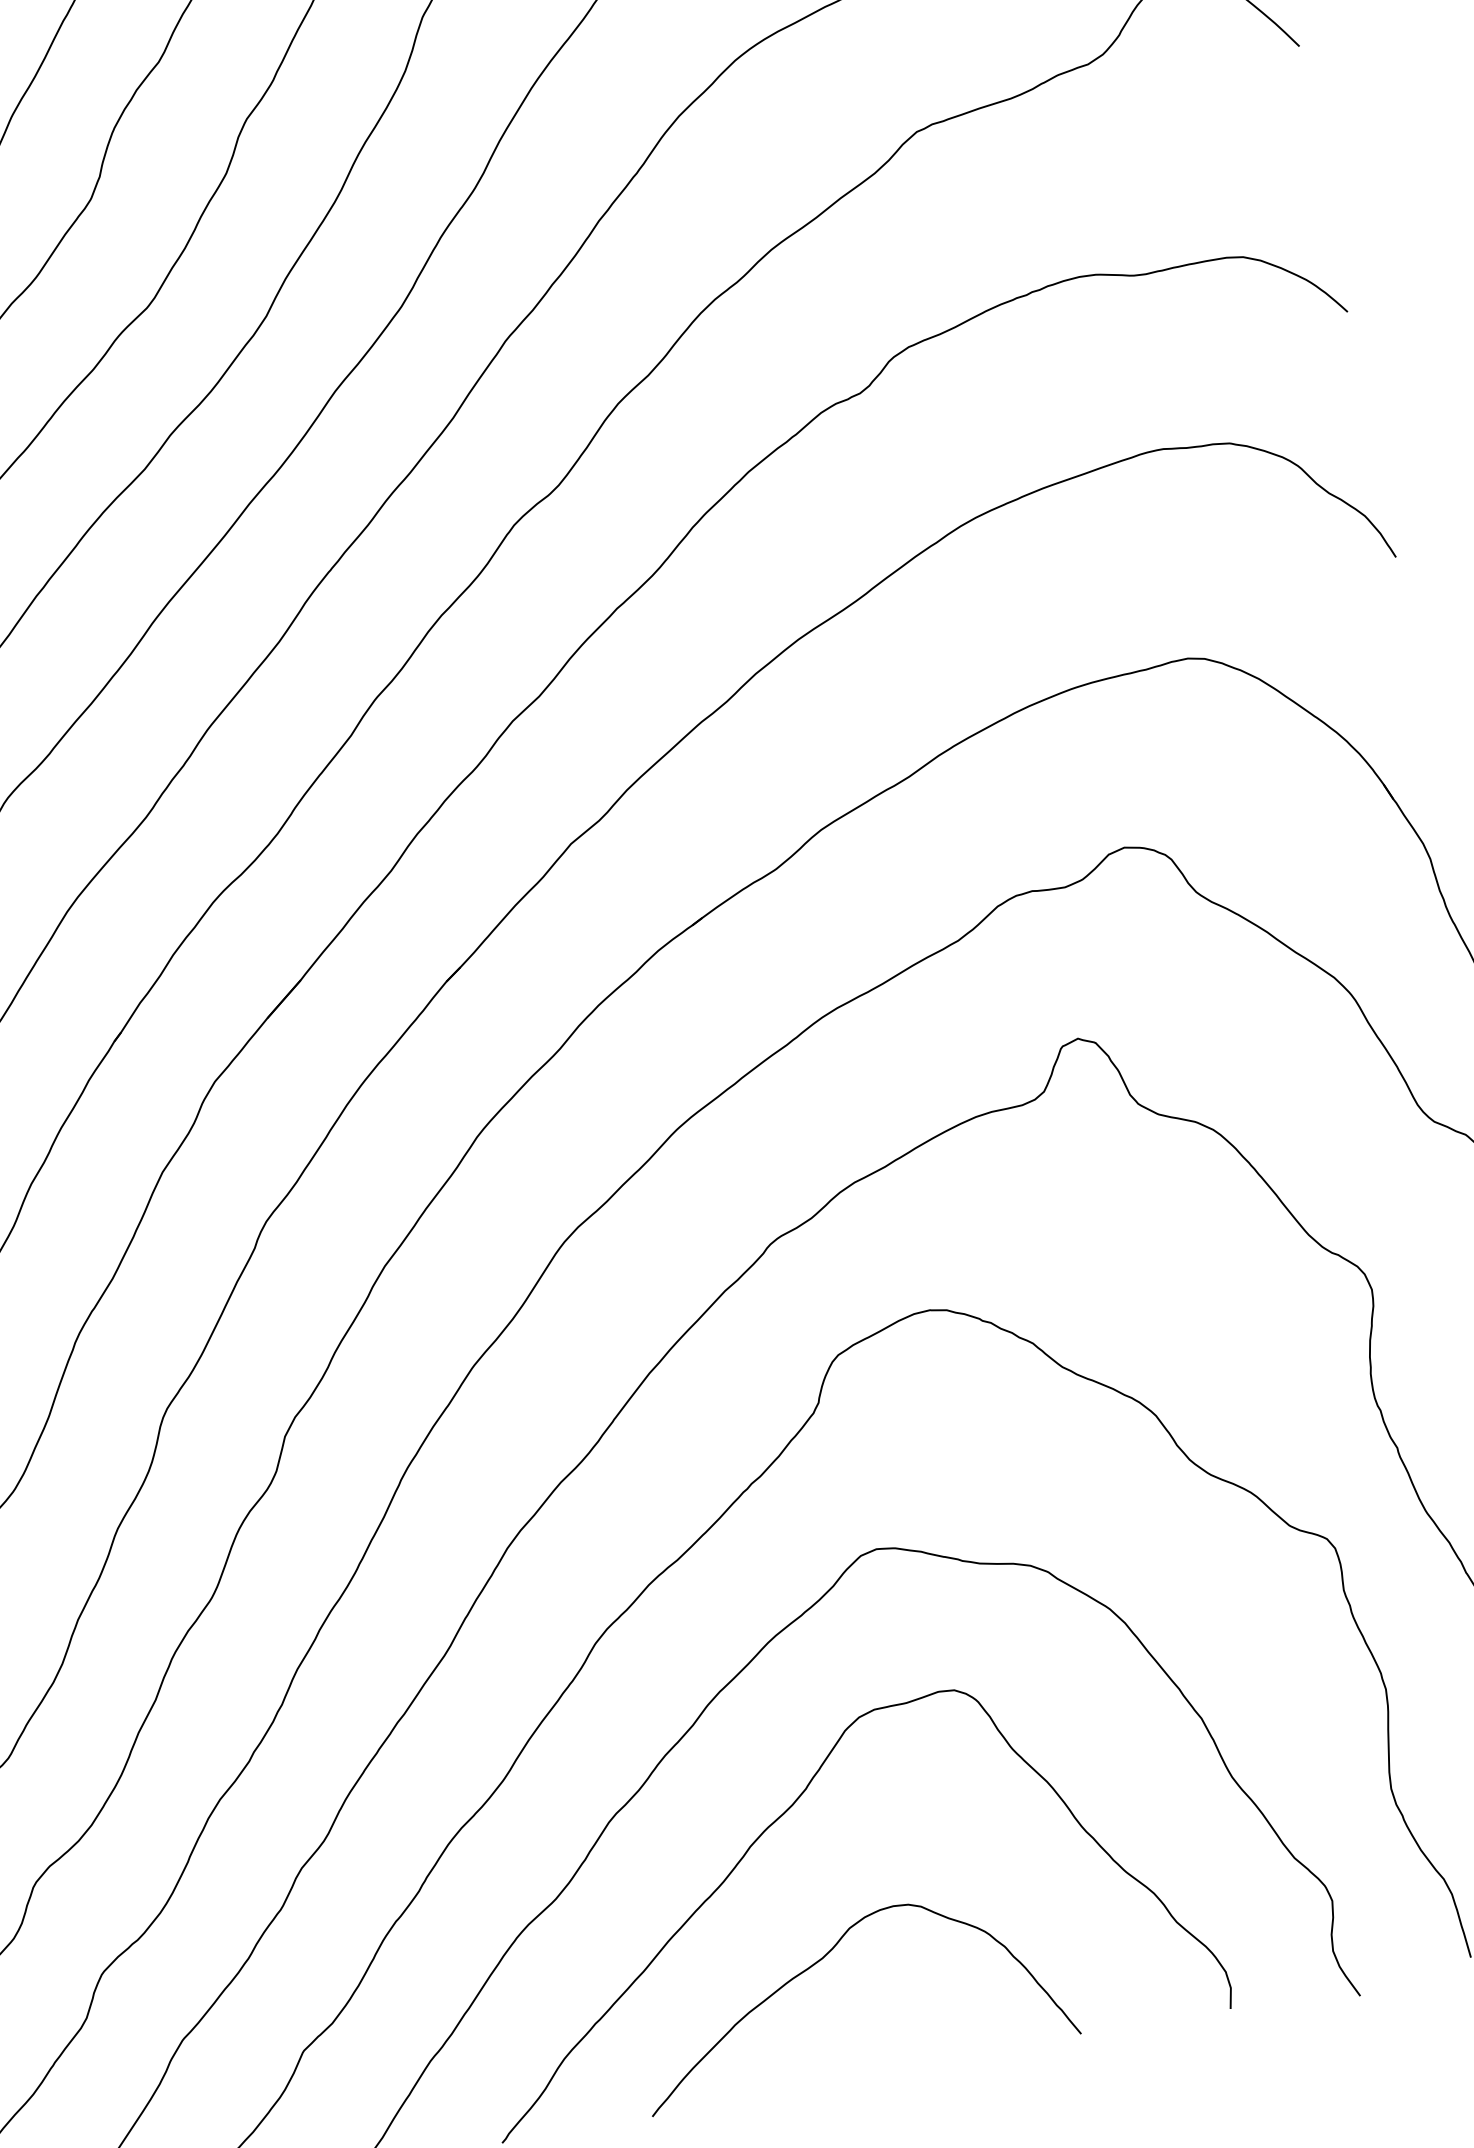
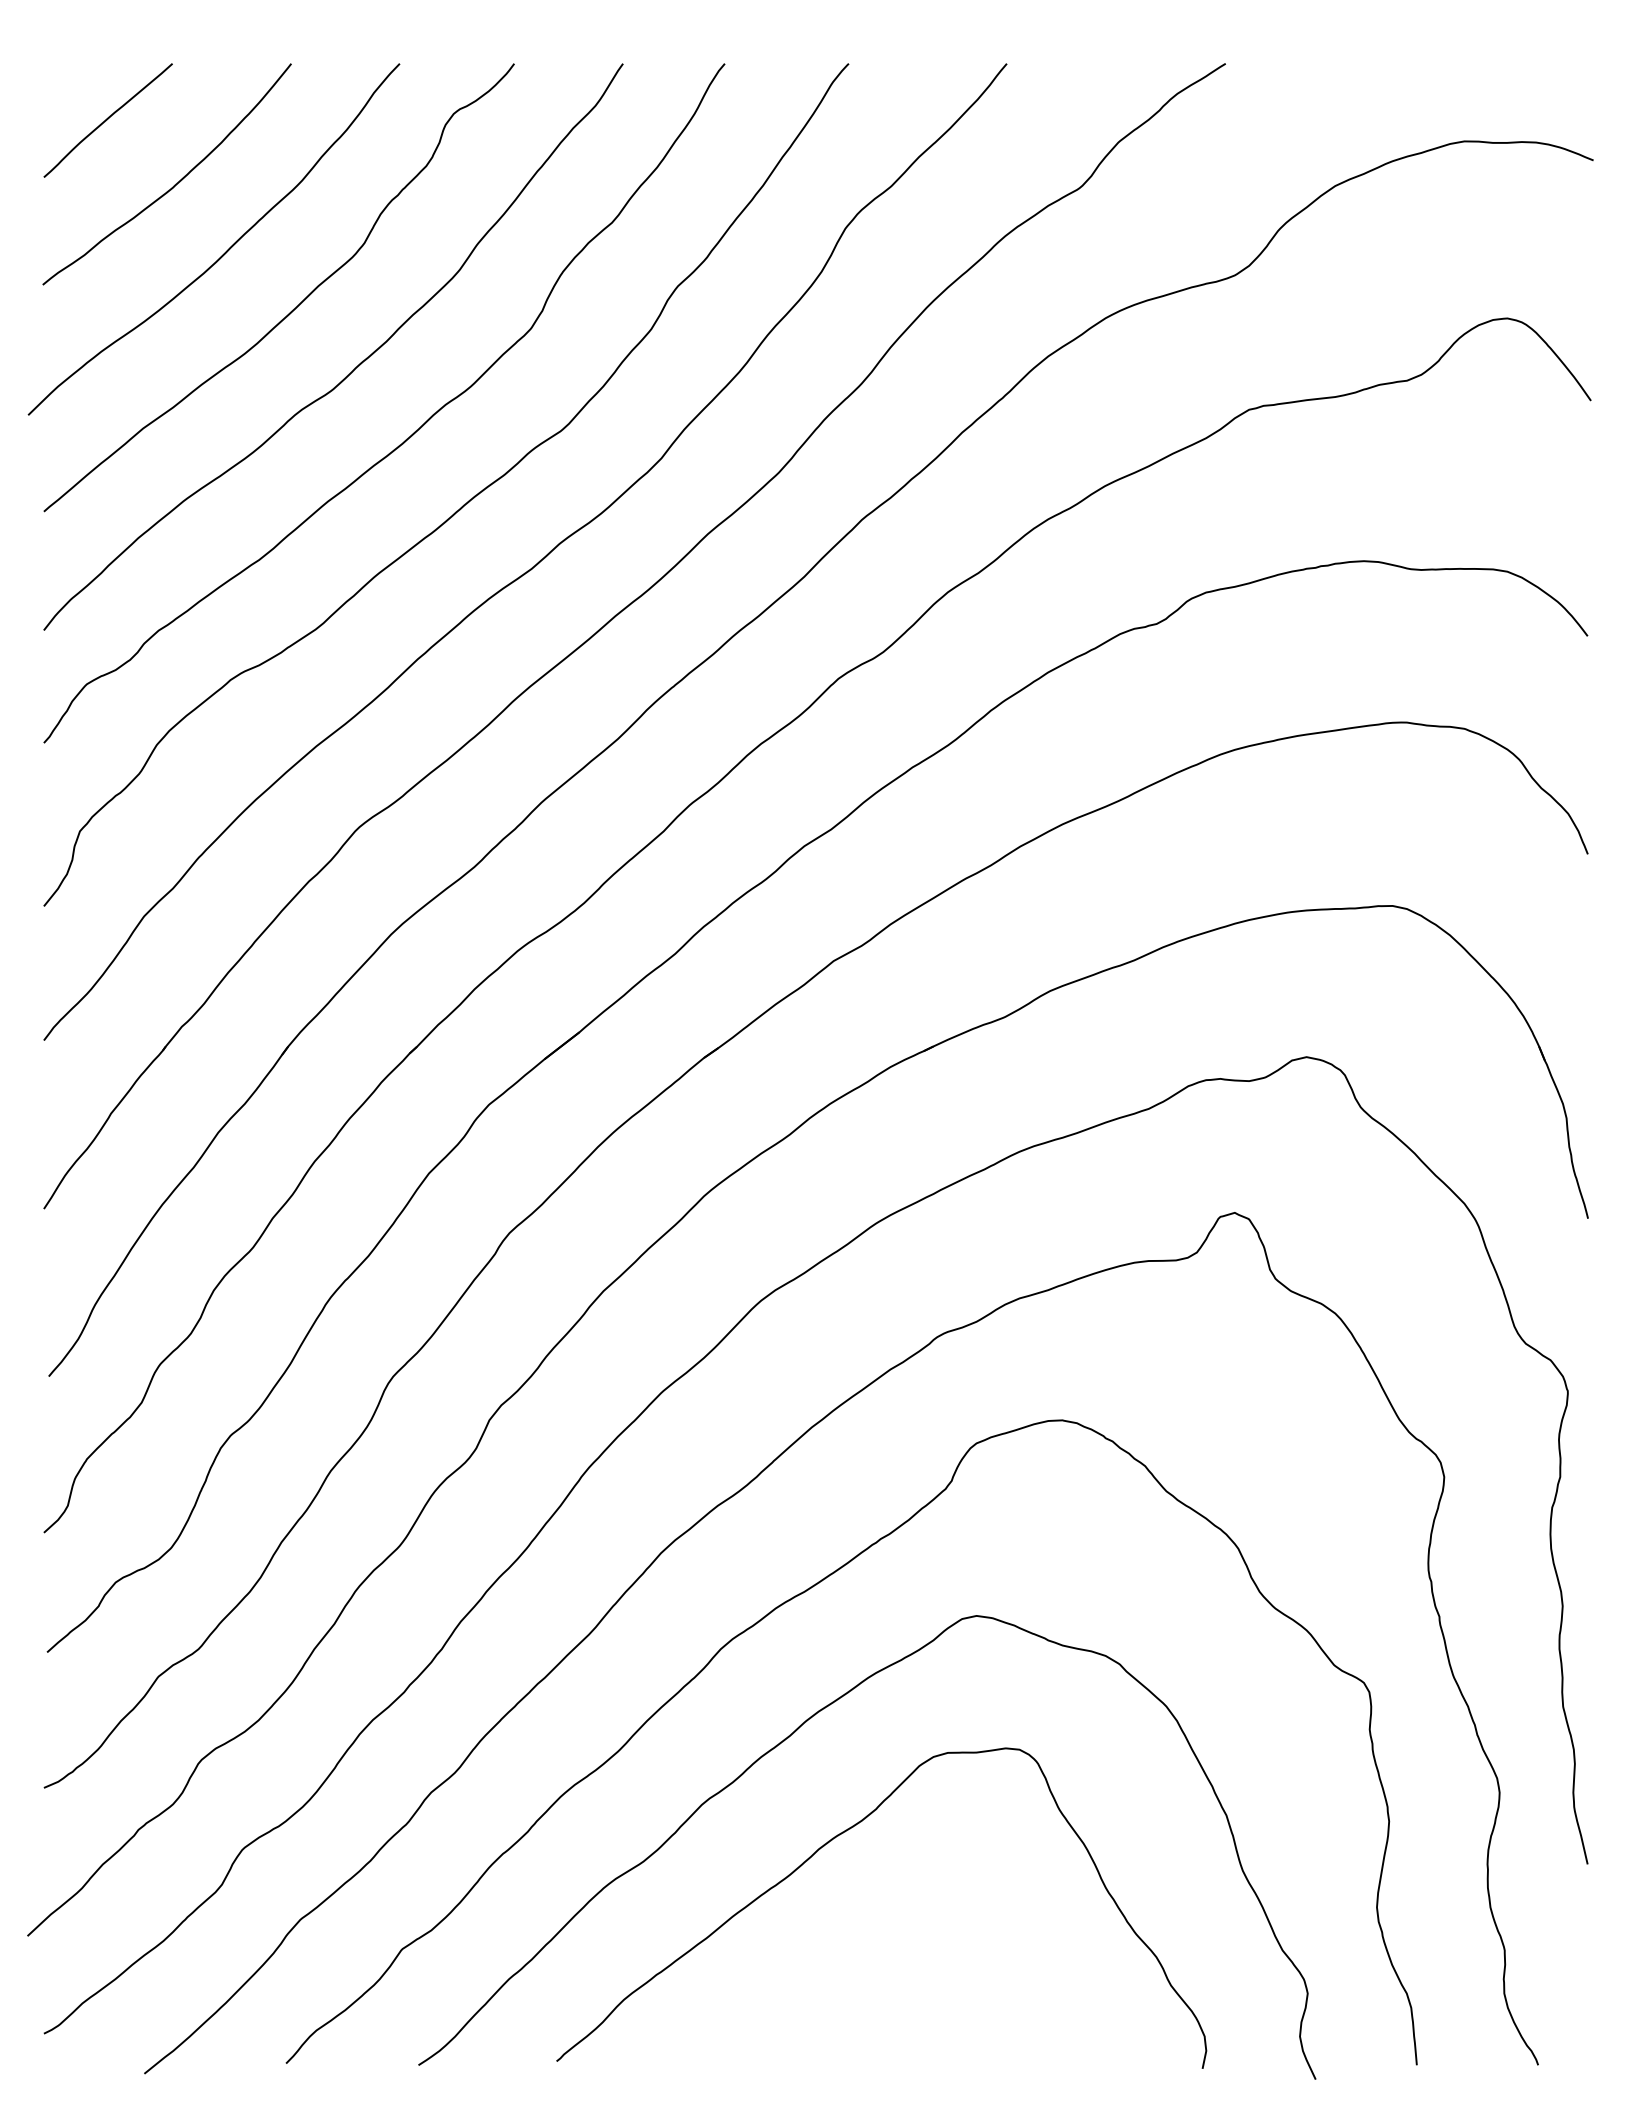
curve: (822, 1960) -> (861, 1958), removed

